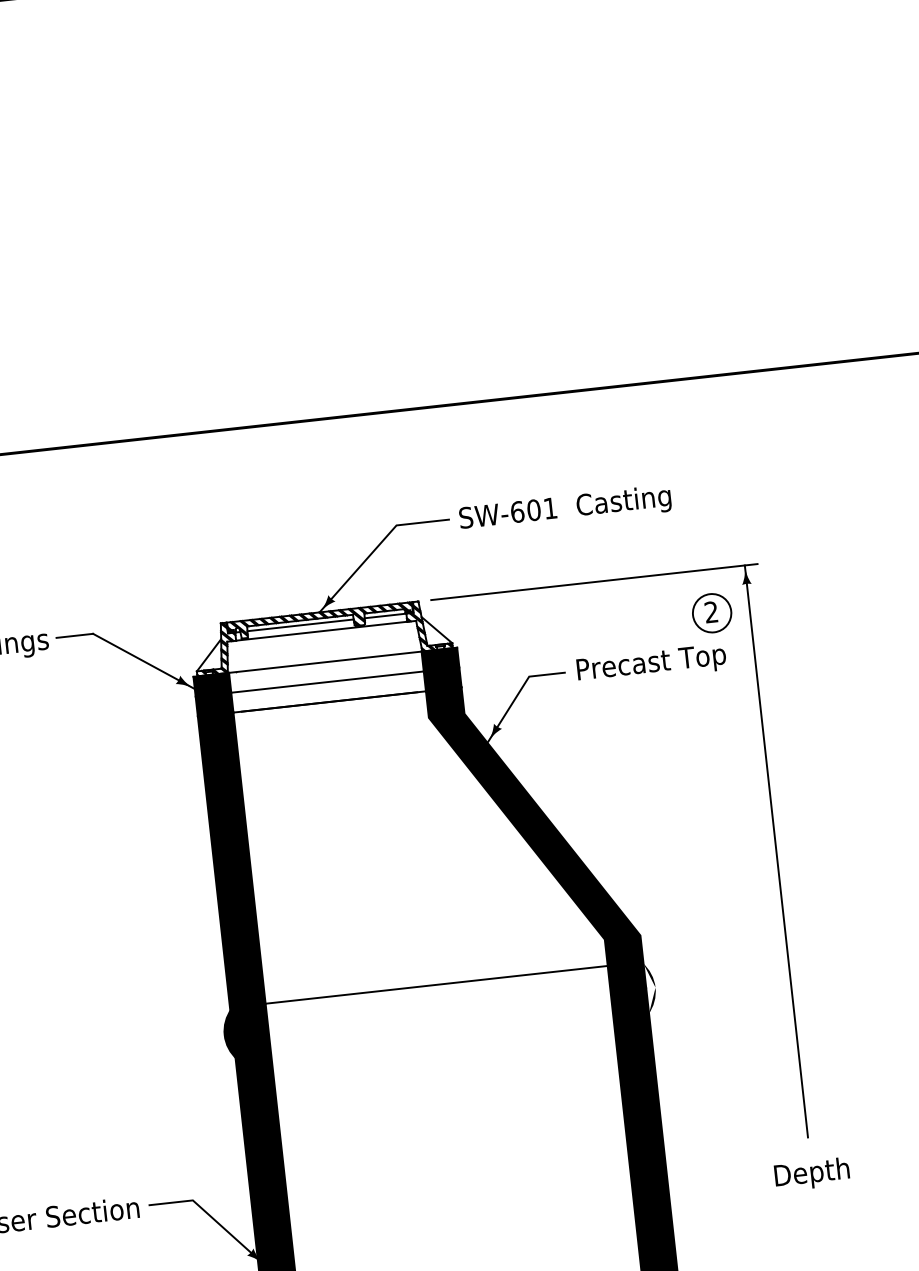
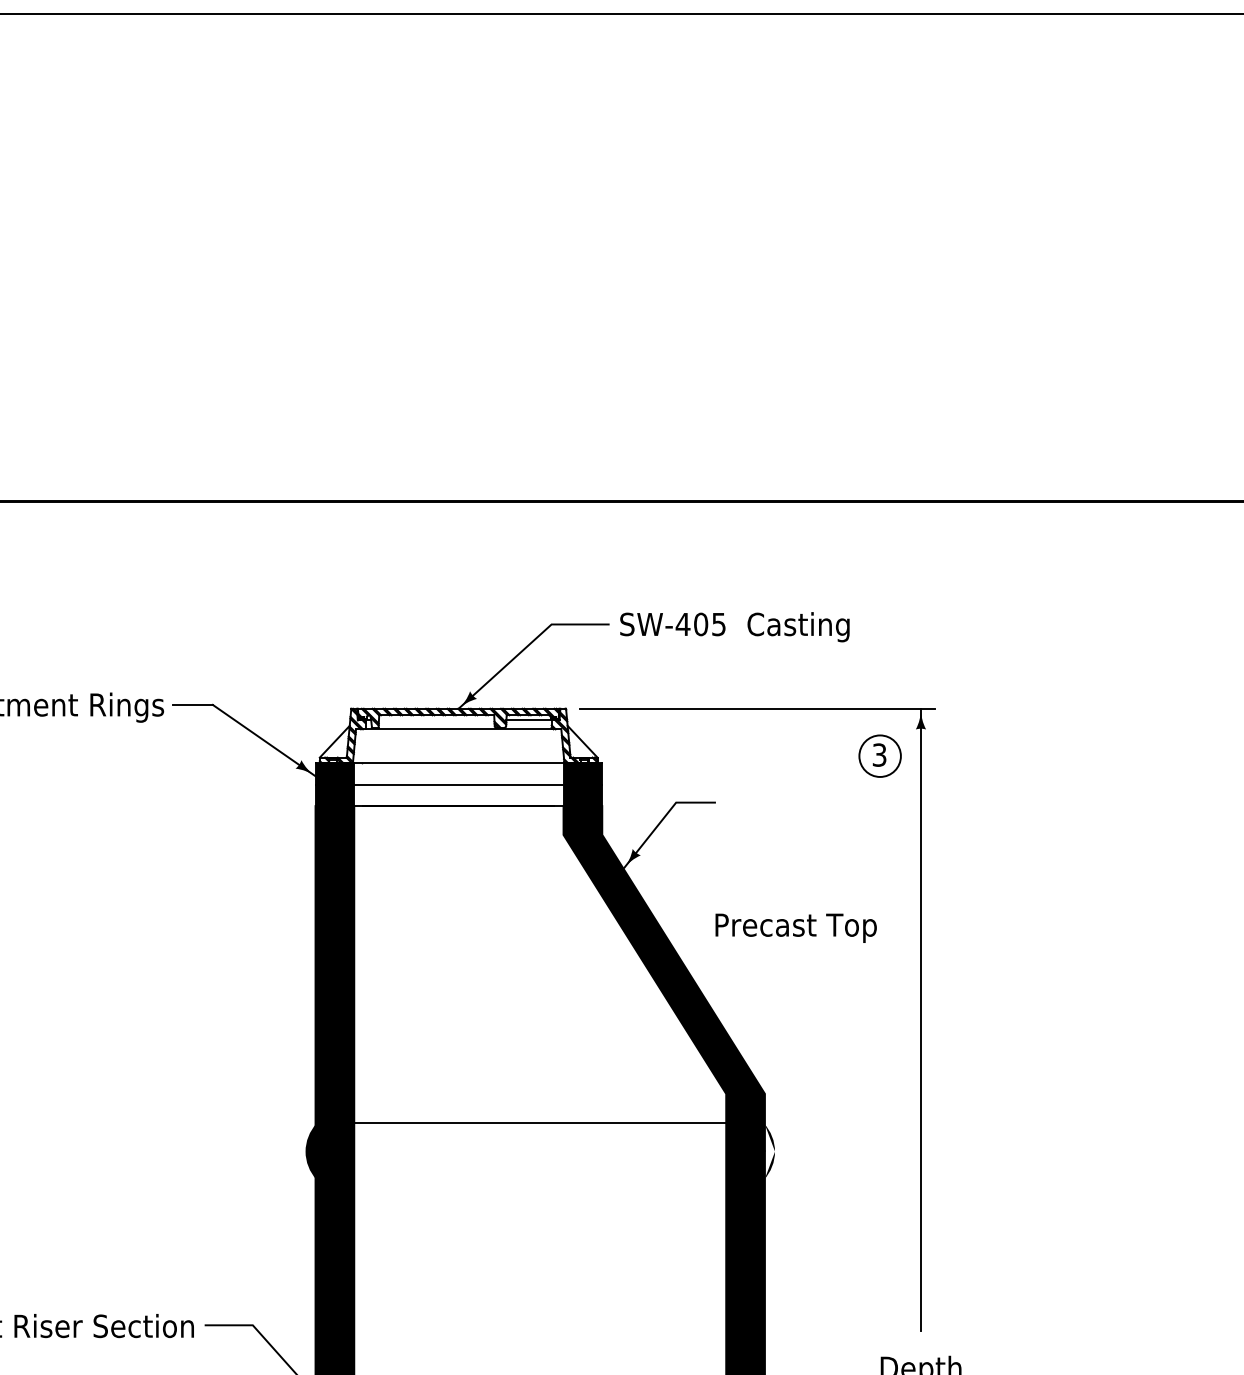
text: (533, 510) -> (700, 624), SW-601 -> SW-405
text: (711, 611) -> (879, 754), 2 -> 3
line: (300, 625) -> (436, 720), removed
text: (651, 664) -> (795, 927), moved

